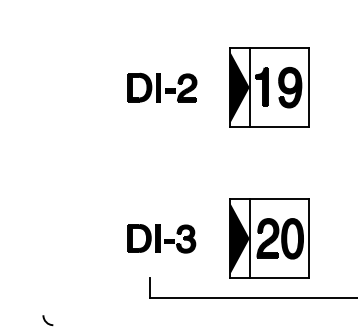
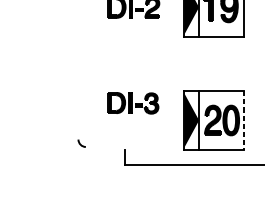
part: (161, 238) -> (133, 103), moved
line: (309, 238) -> (243, 120), solid -> dashed
arc: (46, 320) -> (80, 143), moved

